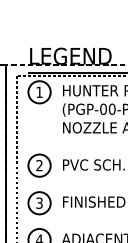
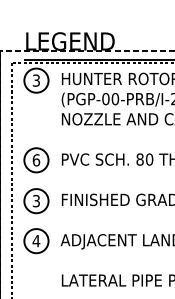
text: (38, 92) -> (35, 80), 1 -> 3
text: (39, 165) -> (36, 160), 2 -> 6

